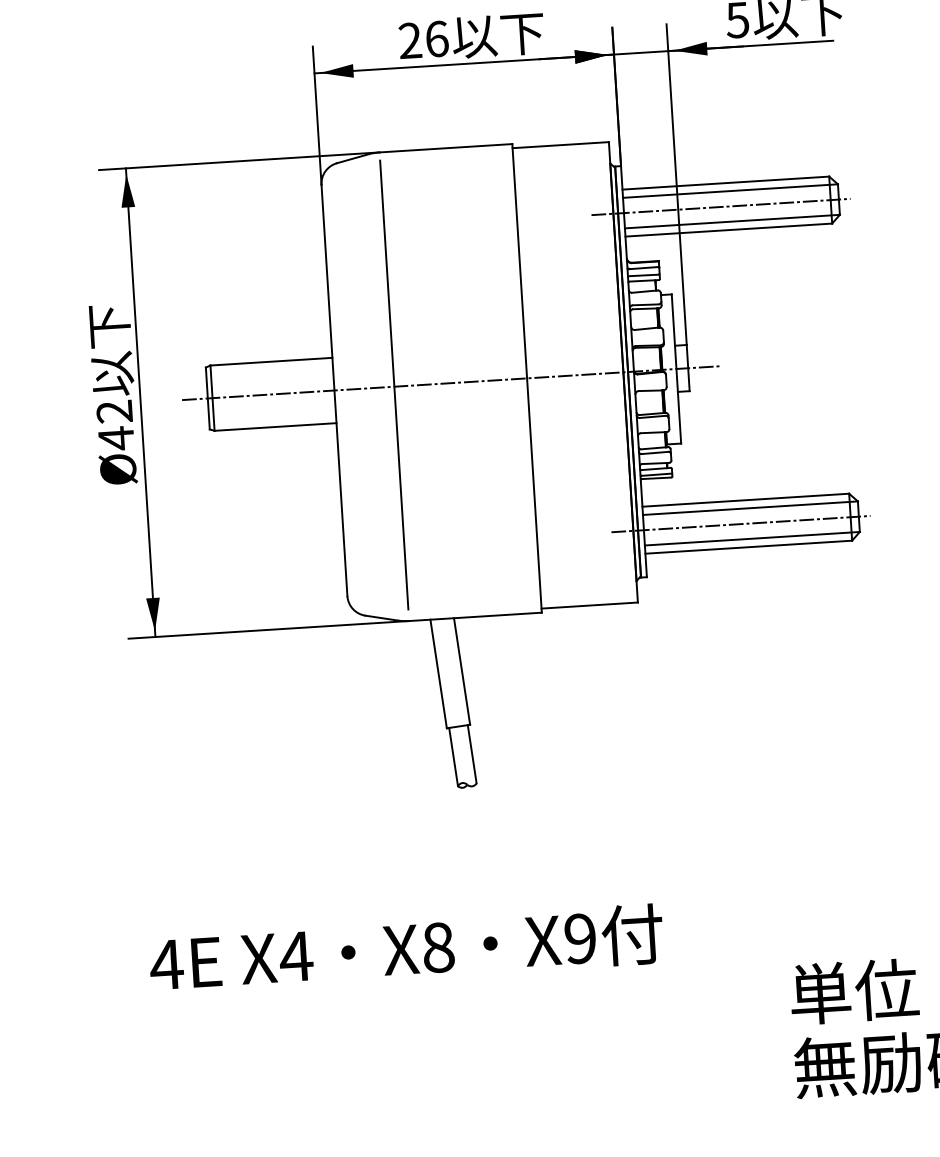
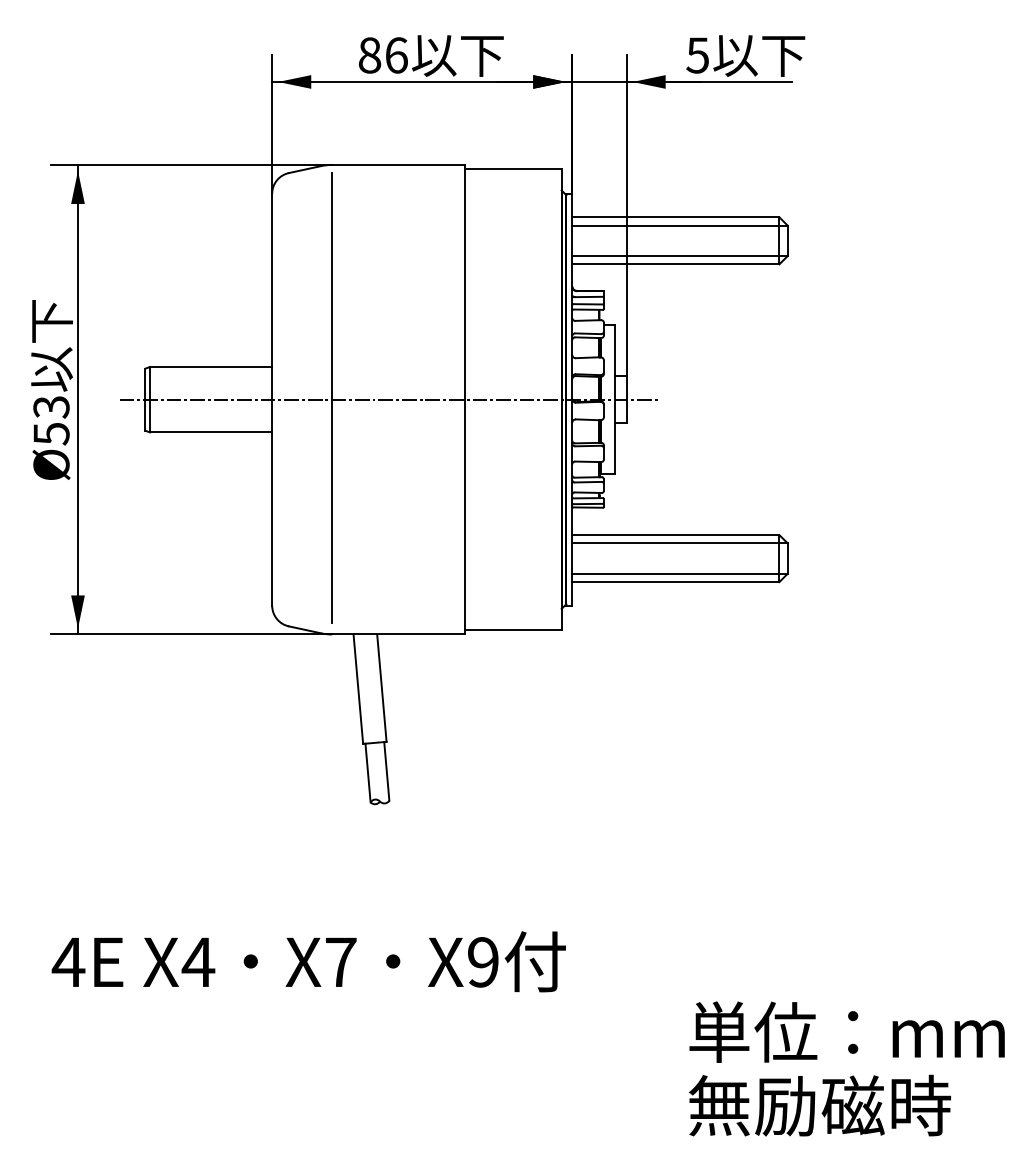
text: (409, 40) -> (369, 55), 26 -> 86
line: (721, 206) -> (669, 240), removed
text: (115, 426) -> (51, 421), Ø42 -> Ø53
line: (740, 524) -> (669, 558), removed
text: (437, 947) -> (340, 962), X8 -> X7

